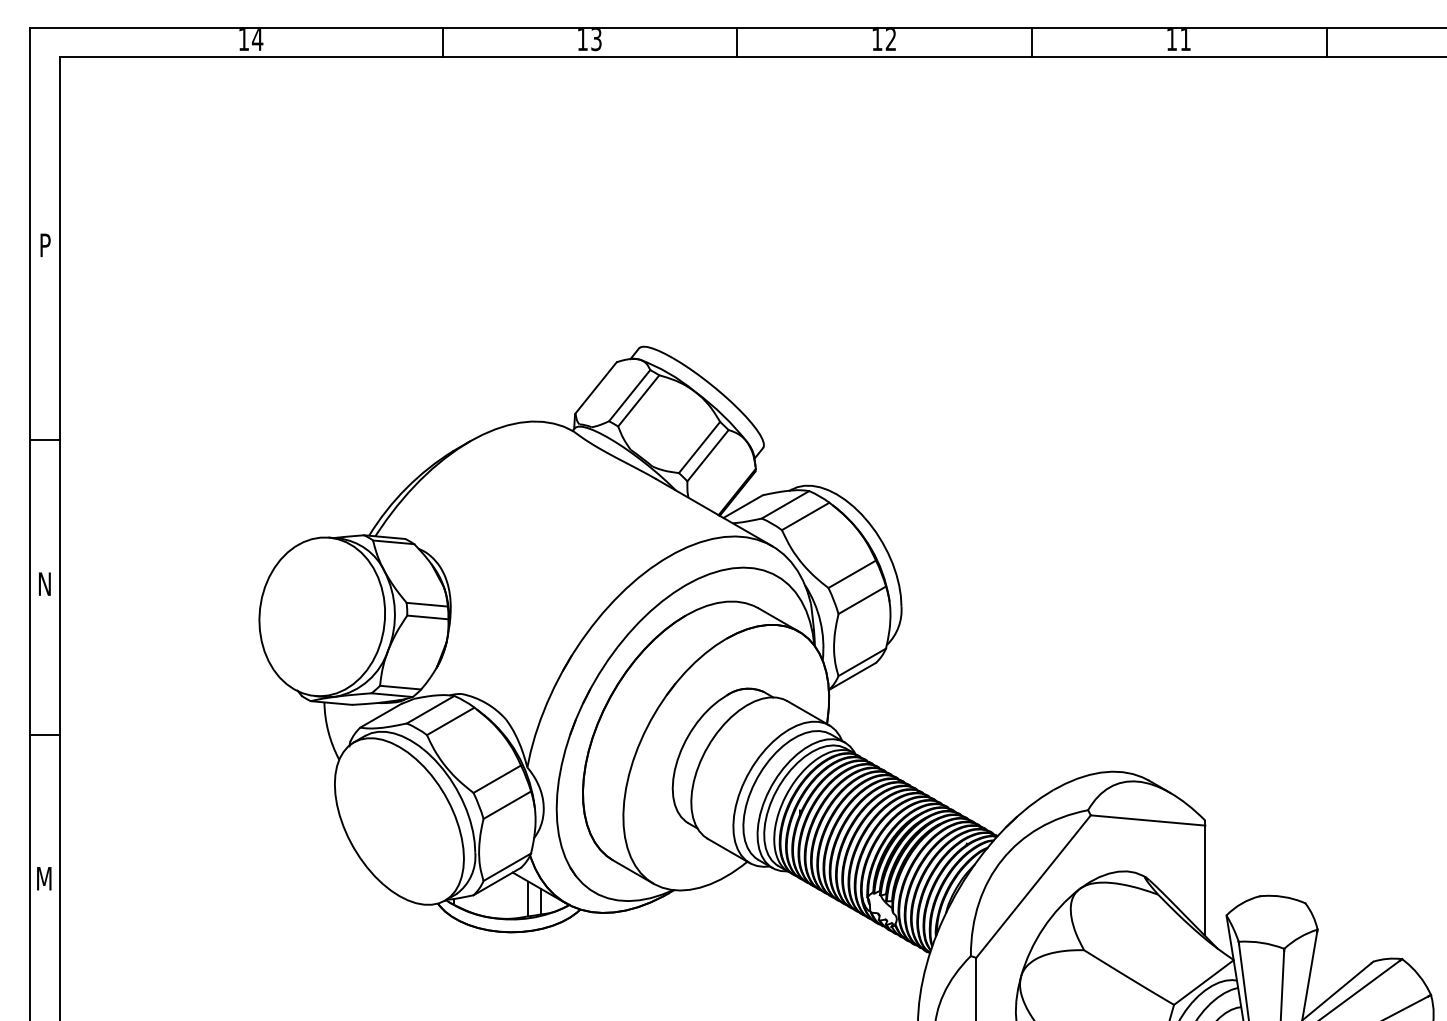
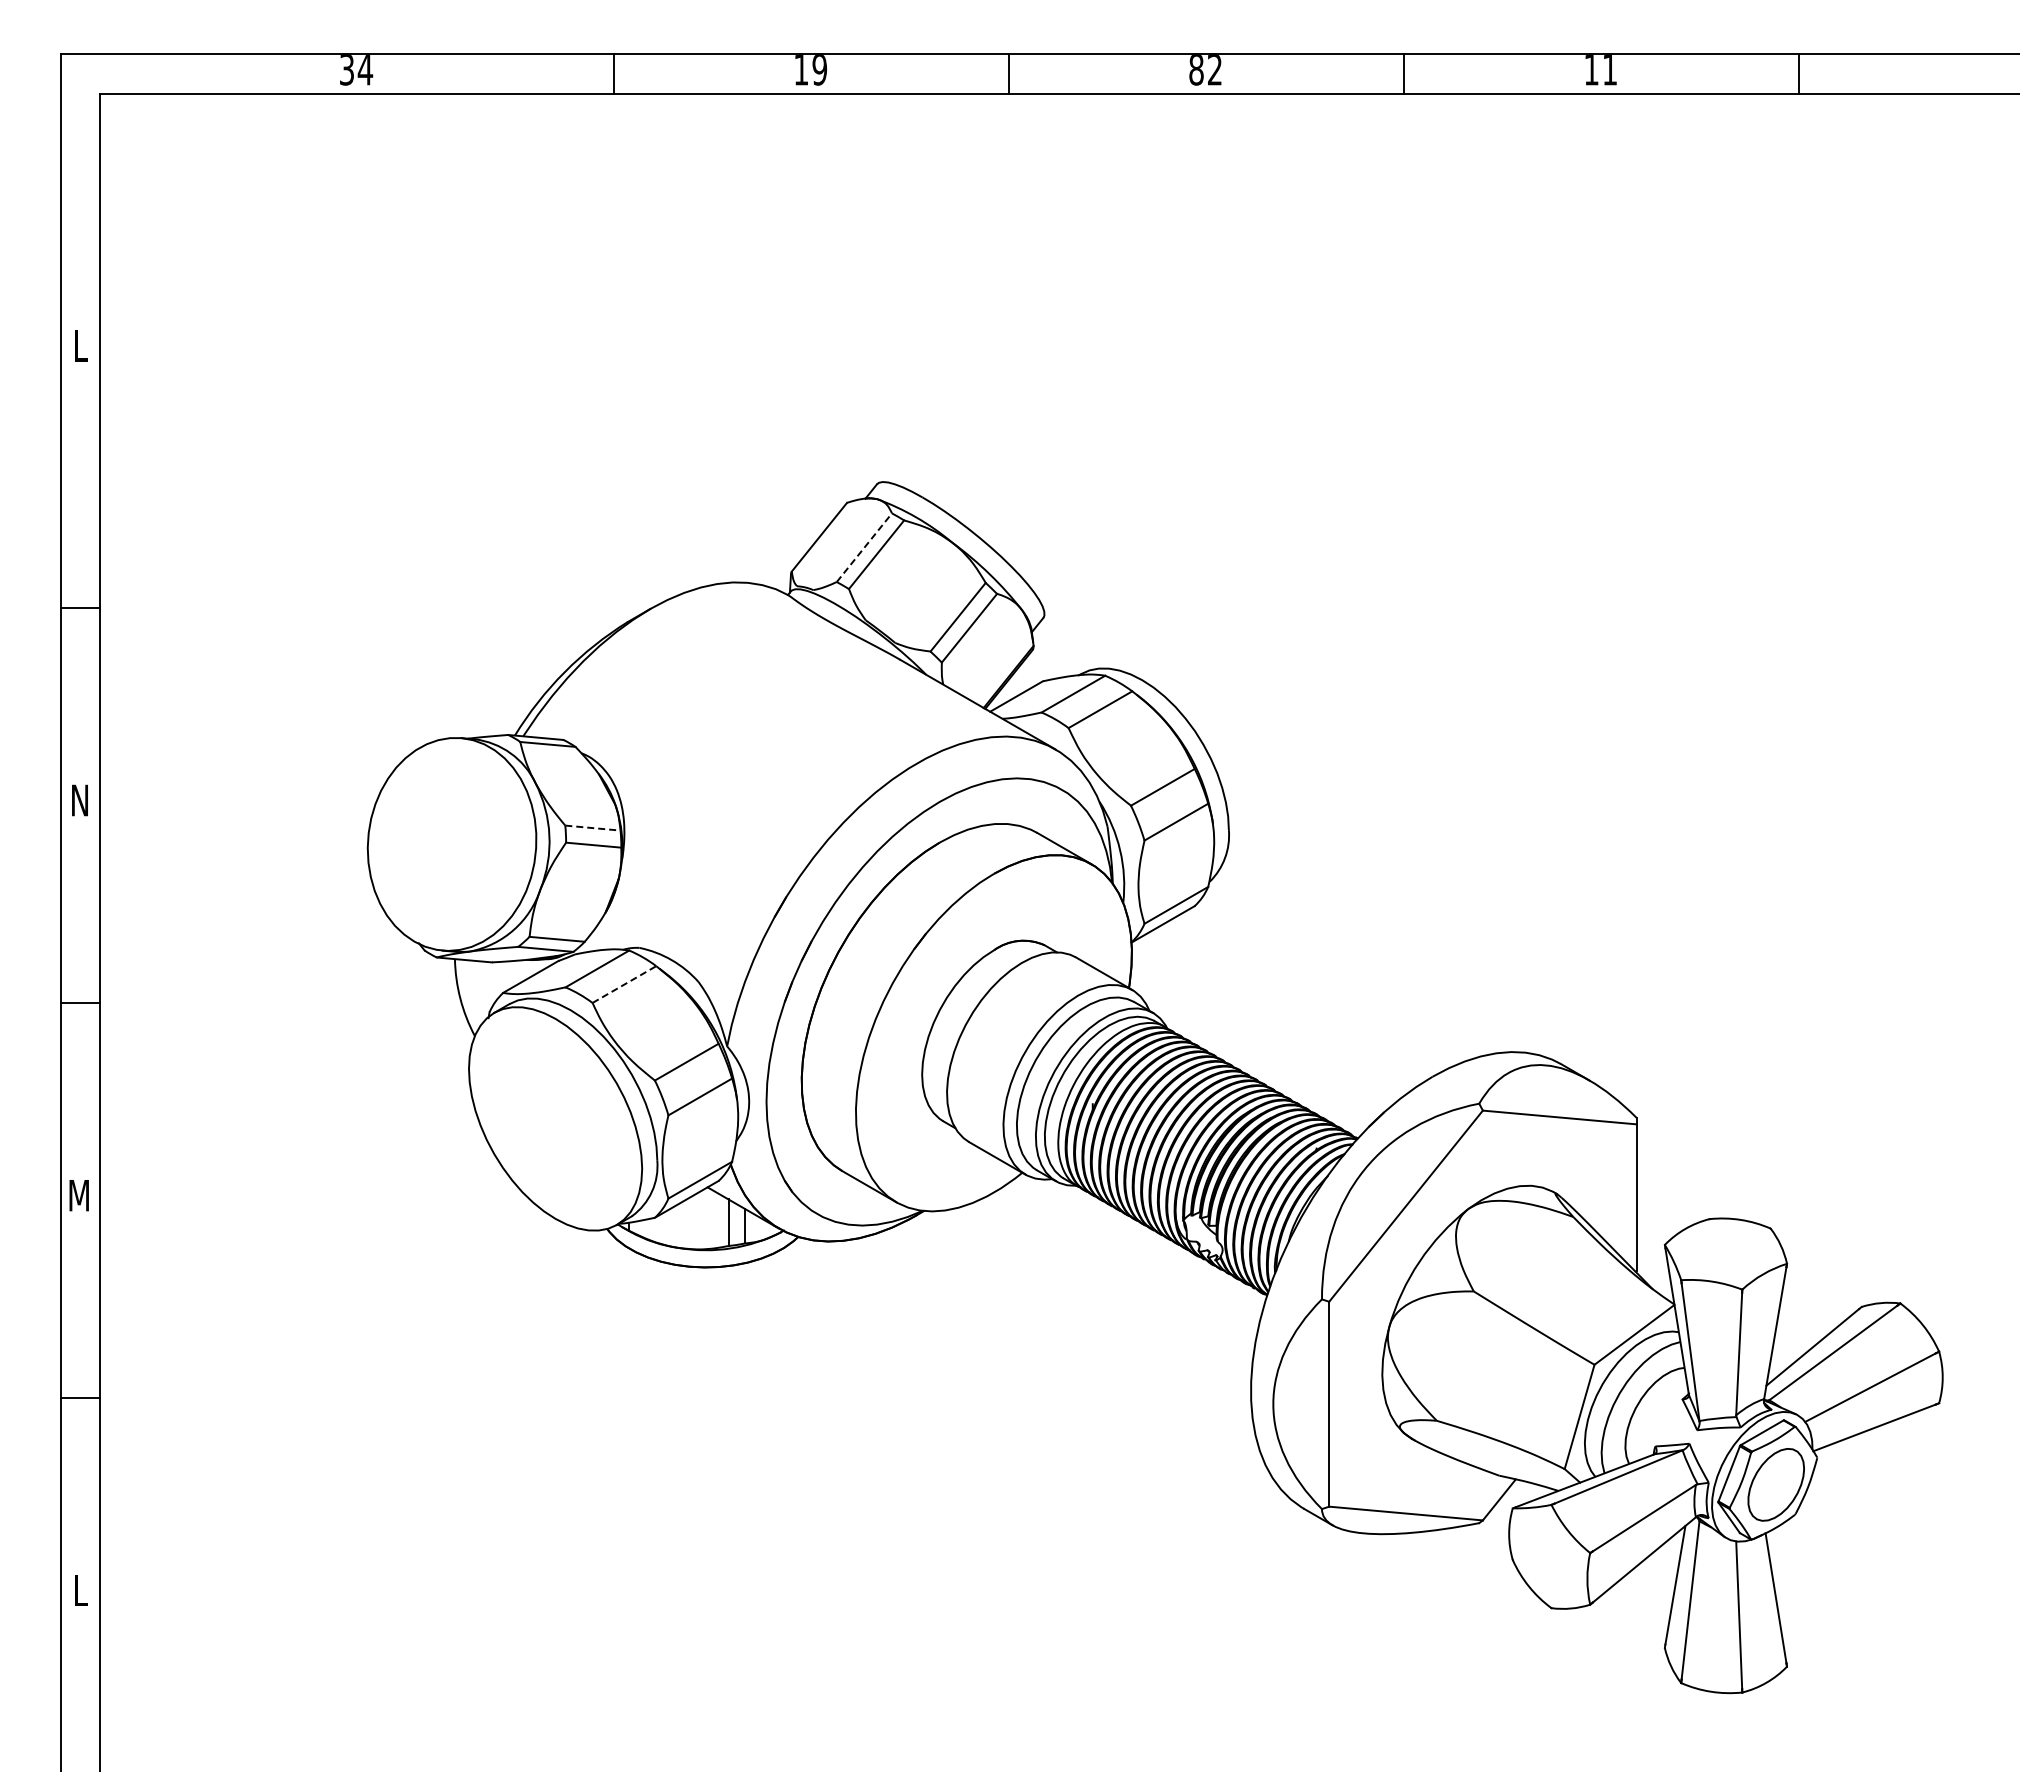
text: (243, 39) -> (346, 70), 14 -> 34
text: (596, 39) -> (819, 70), 13 -> 19
text: (877, 39) -> (1196, 70), 12 -> 82
text: (45, 244) -> (80, 345), P -> L
line: (629, 395) -> (864, 547), solid -> dashed
line: (426, 605) -> (592, 828), solid -> dashed
line: (450, 721) -> (624, 984), solid -> dashed

